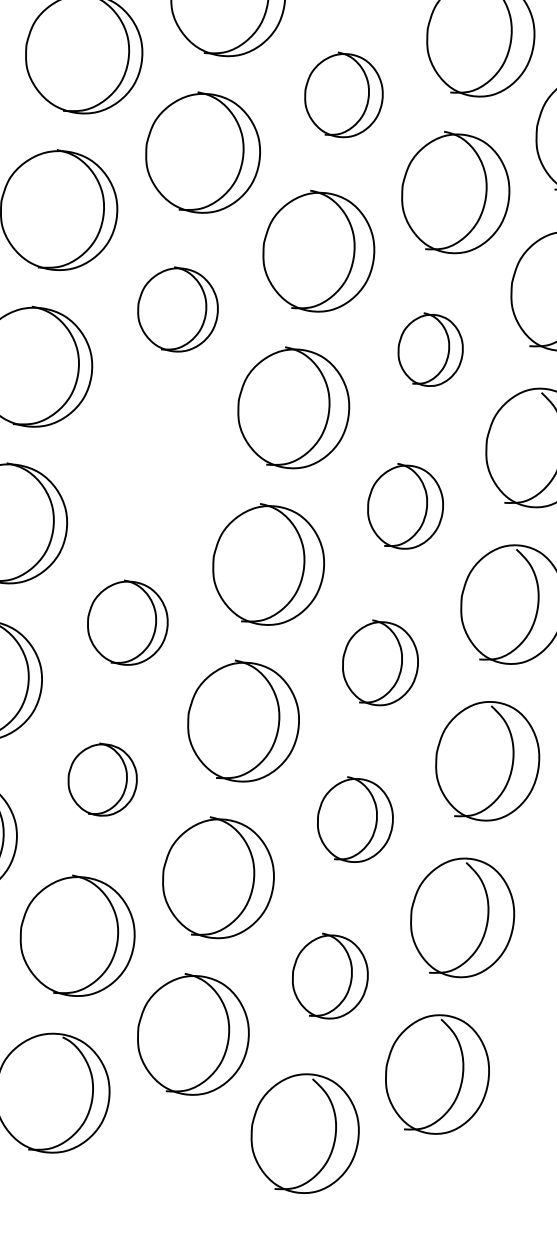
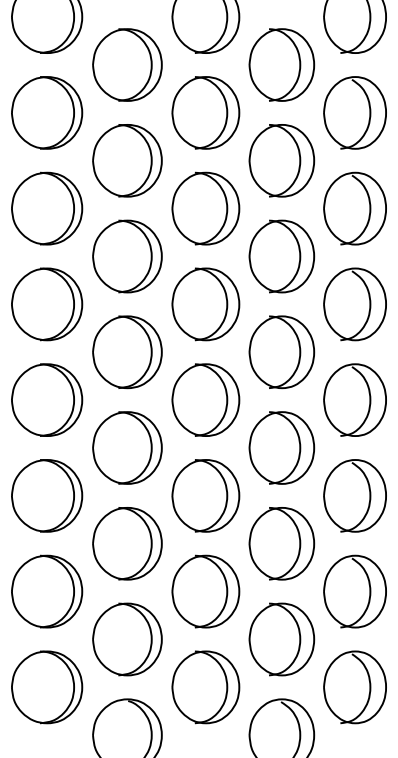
part: (343, 94) -> (205, 112), size x1.43
part: (178, 309) -> (127, 256), size x1.43
part: (429, 350) -> (281, 256), size x1.67
part: (152, 466) -> (127, 352), added
part: (404, 507) -> (281, 352), size x1.43
part: (127, 622) -> (127, 447), size x1.43
part: (379, 662) -> (281, 447), size x1.43
part: (102, 779) -> (127, 543), size x1.67
part: (354, 819) -> (281, 543), size x1.43
part: (329, 976) -> (281, 639), size x1.43

